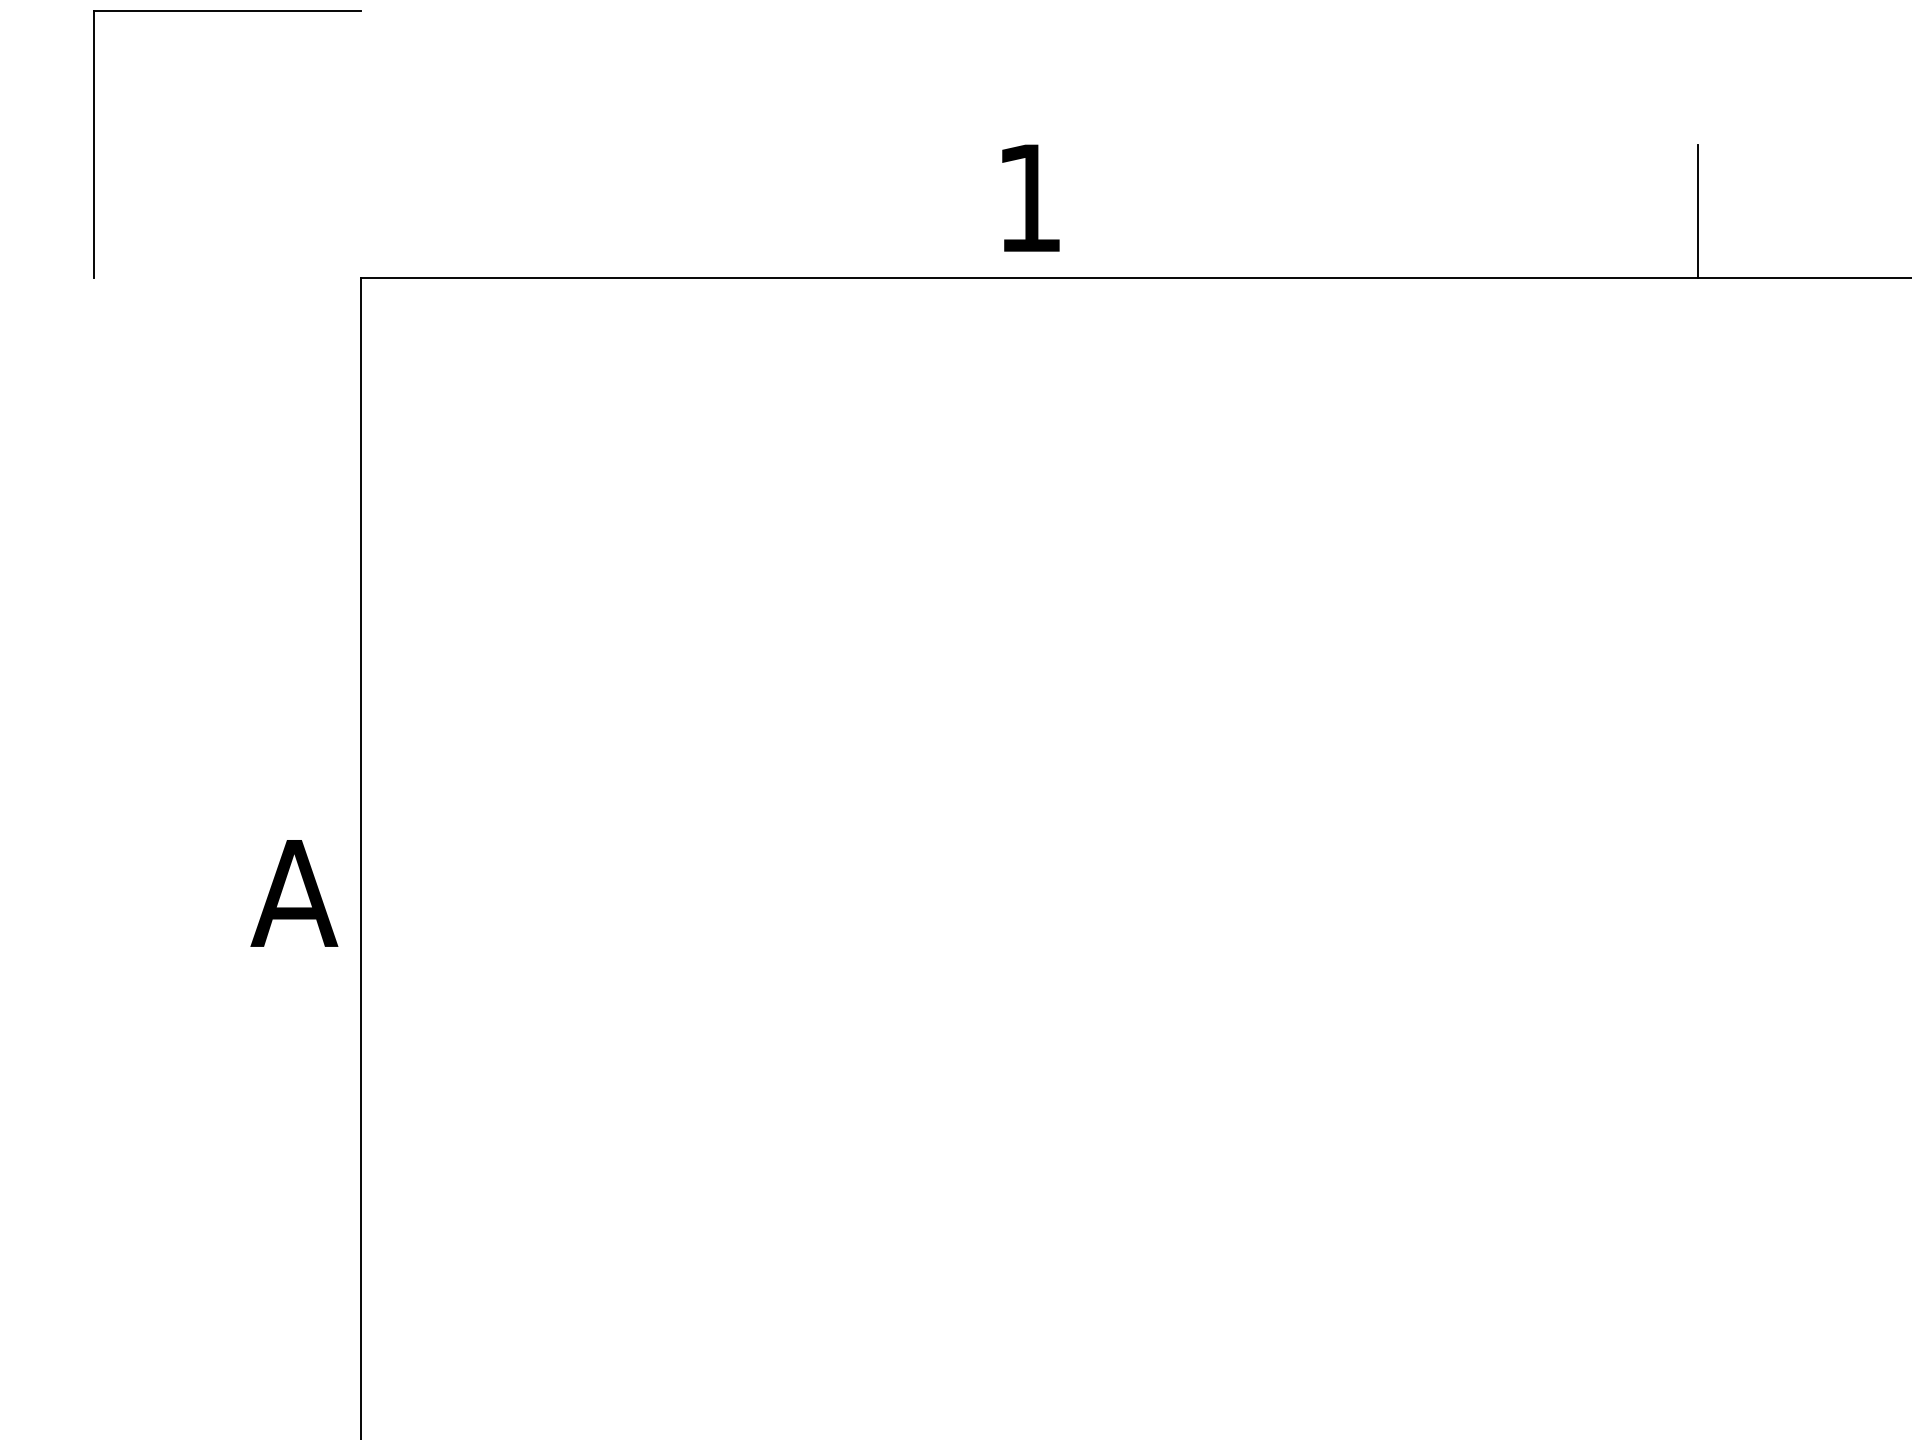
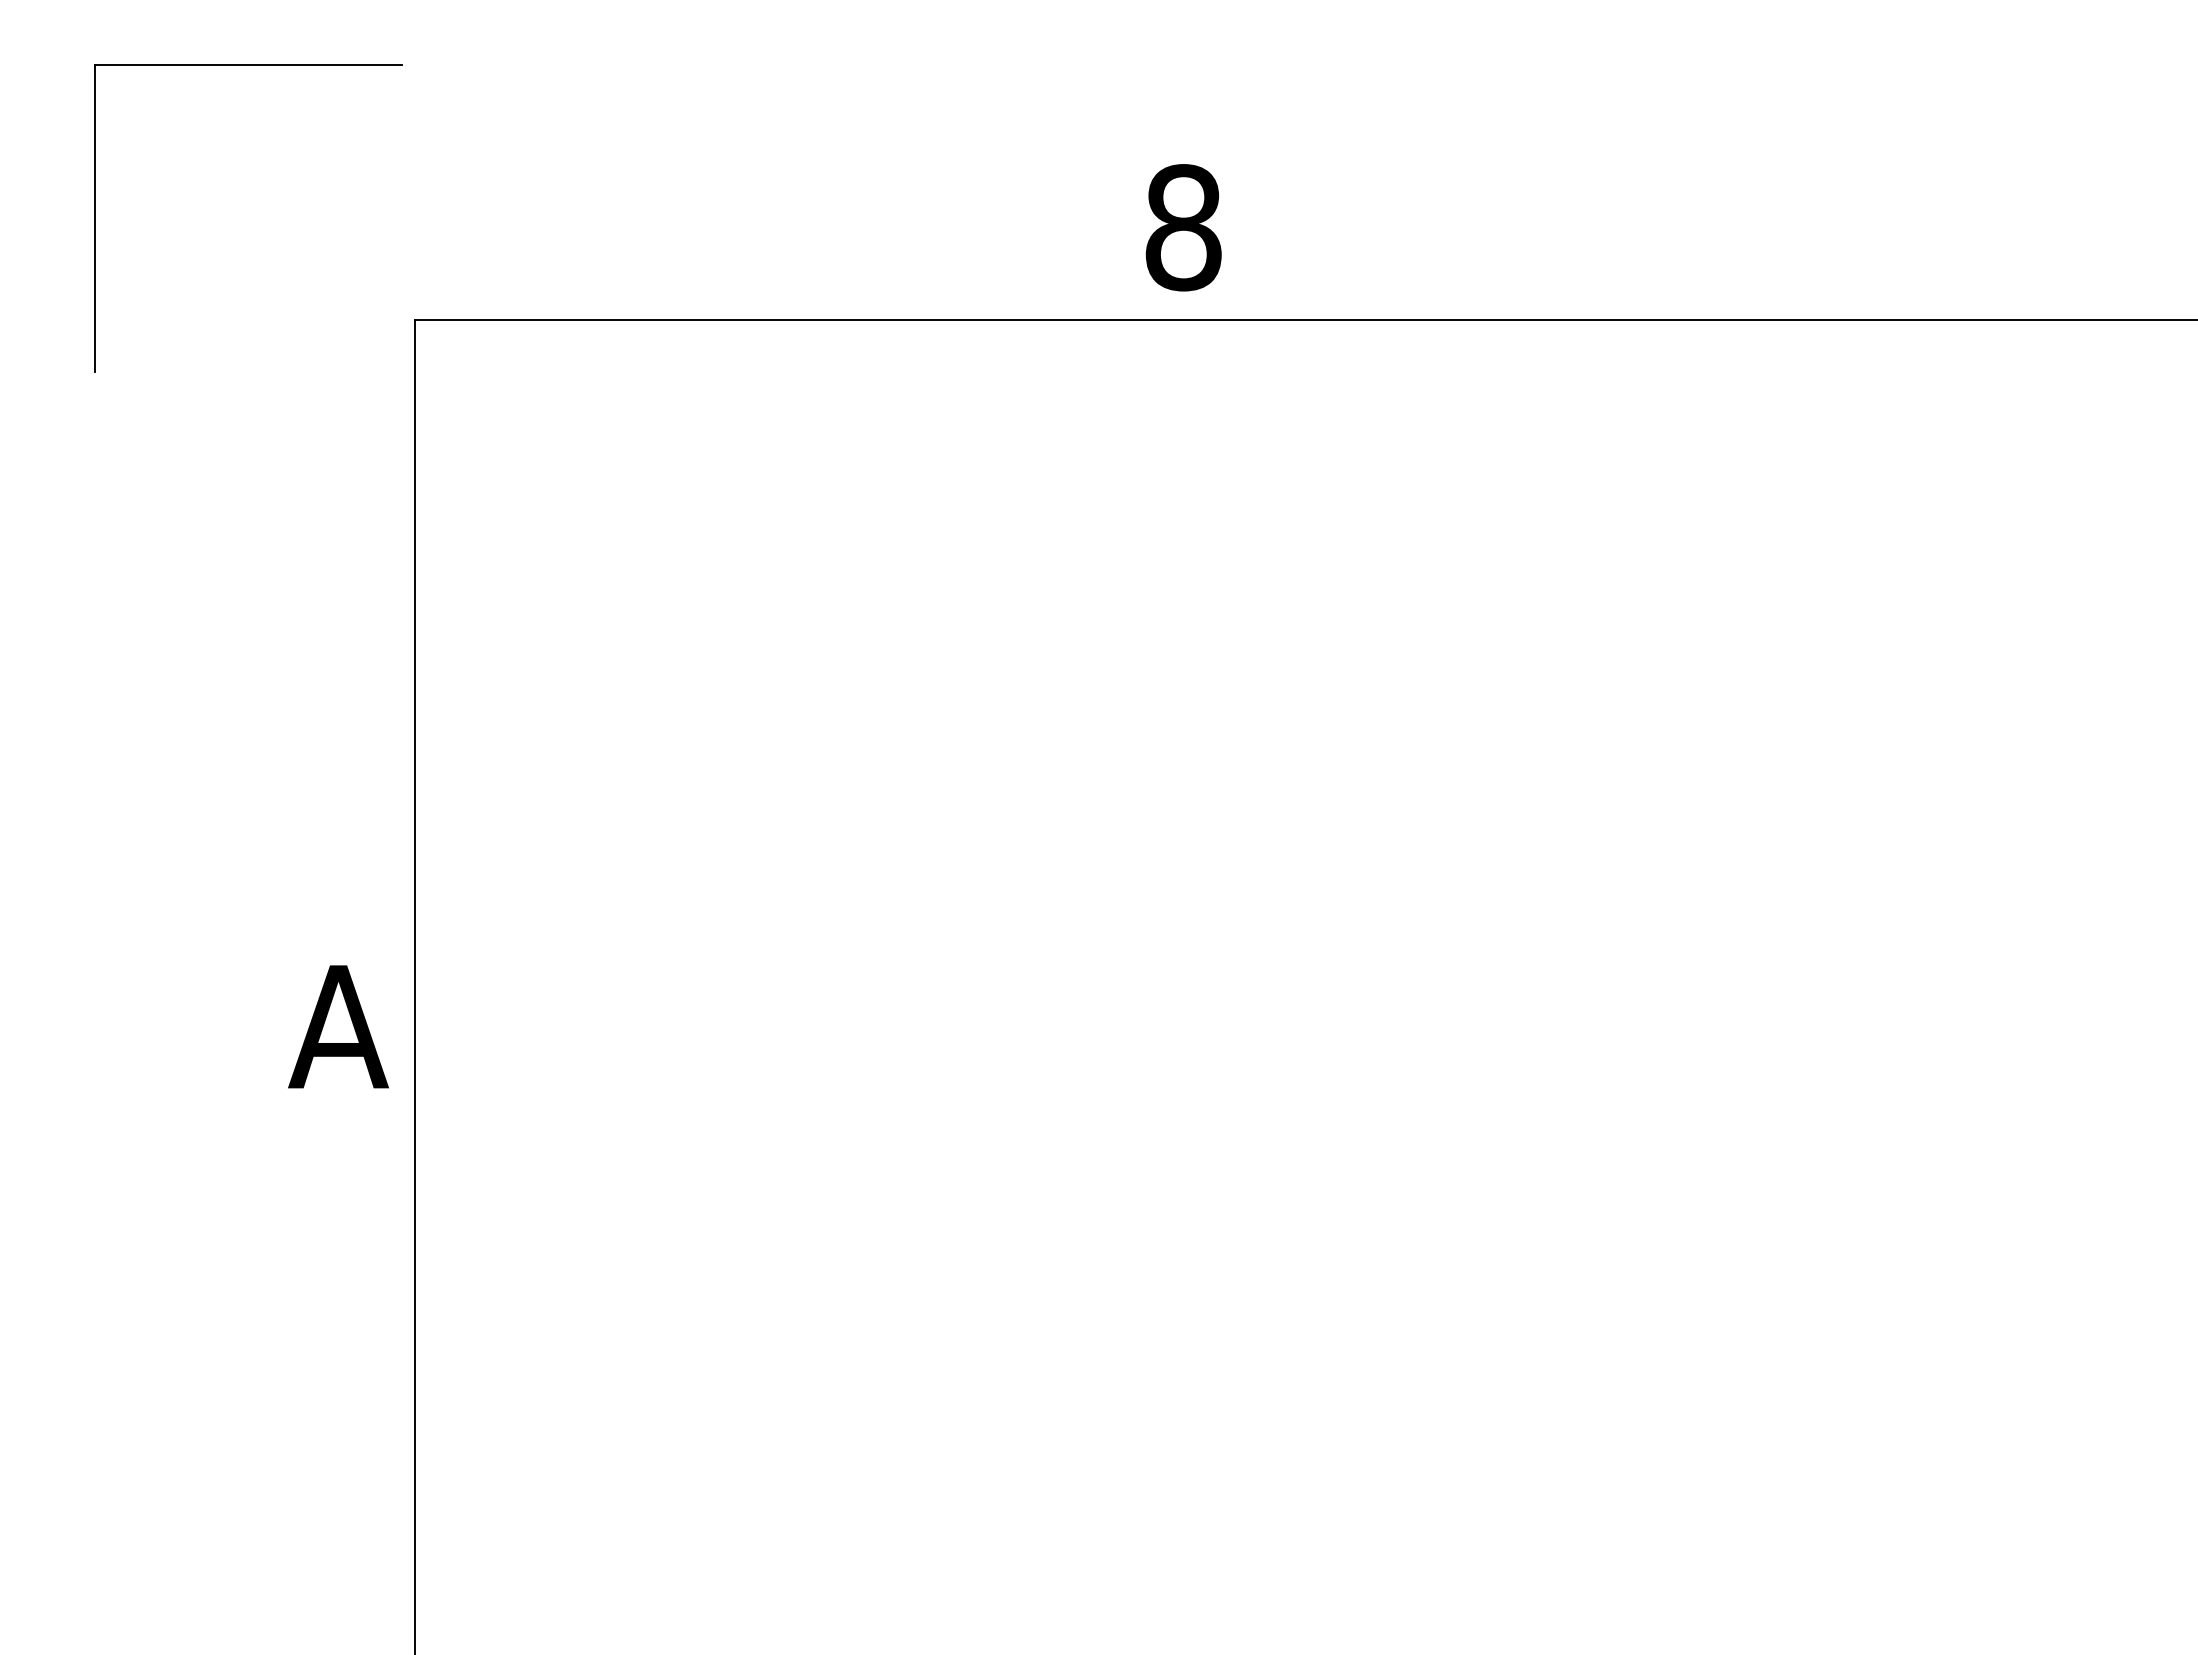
part: (227, 11) -> (248, 65), moved
text: (1029, 198) -> (1183, 227), 1 -> 8
line: (1698, 211) -> (1952, 242), removed

